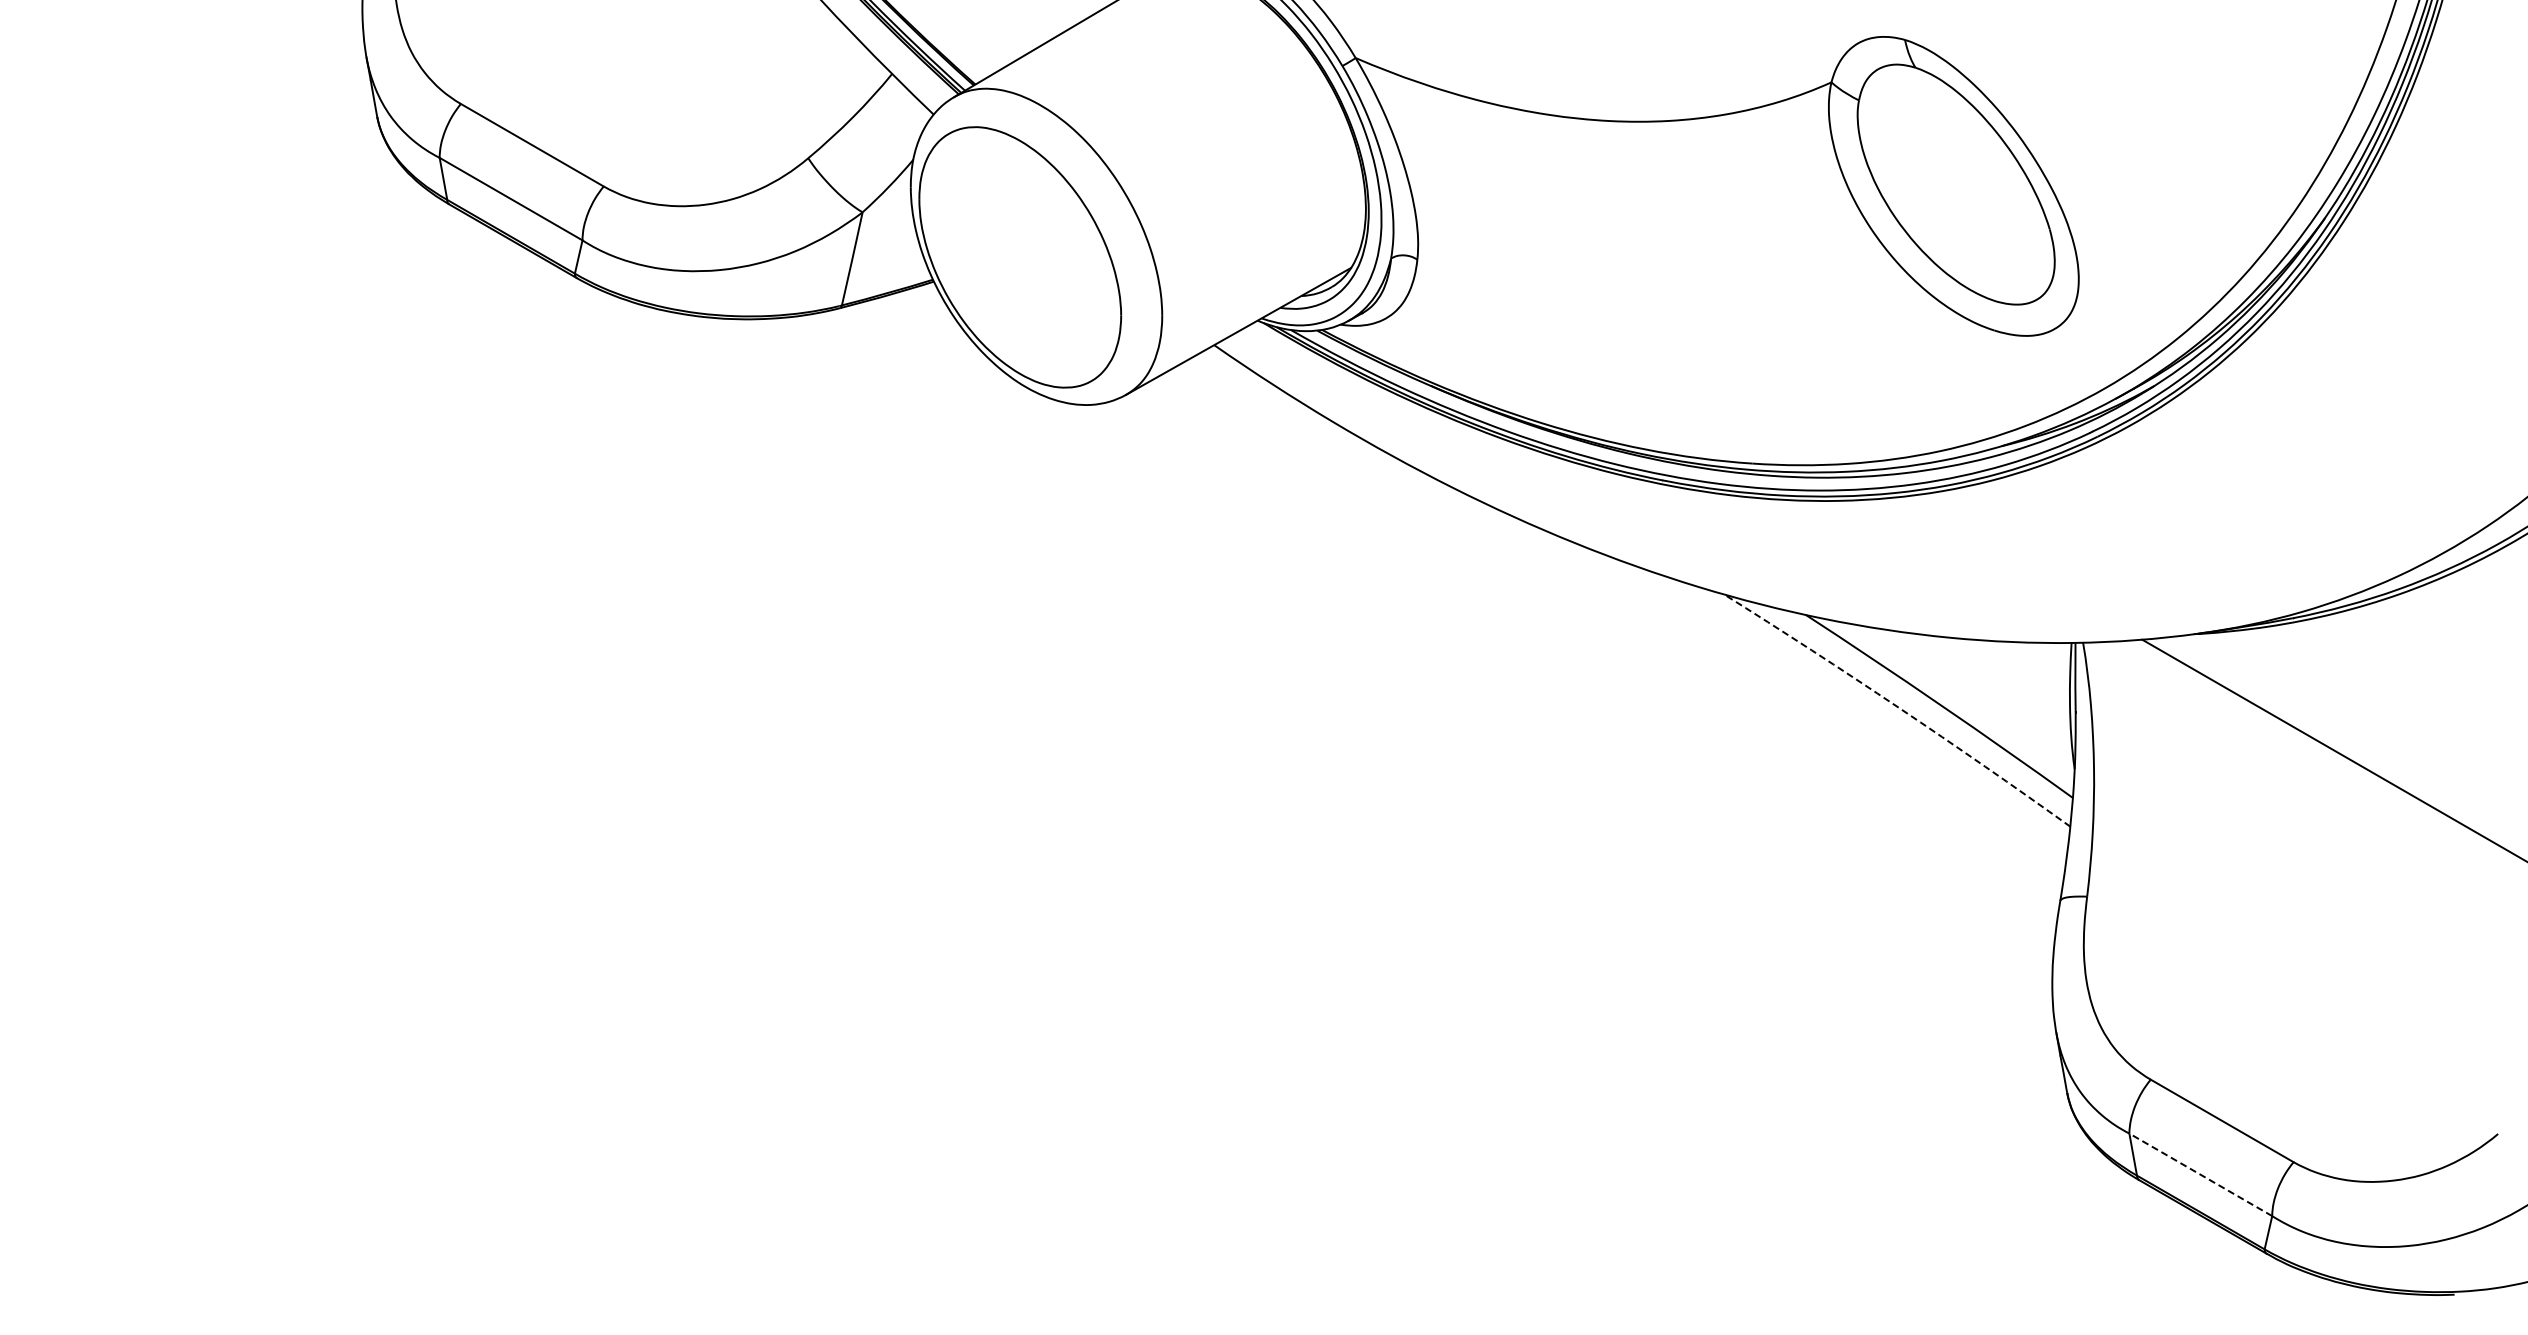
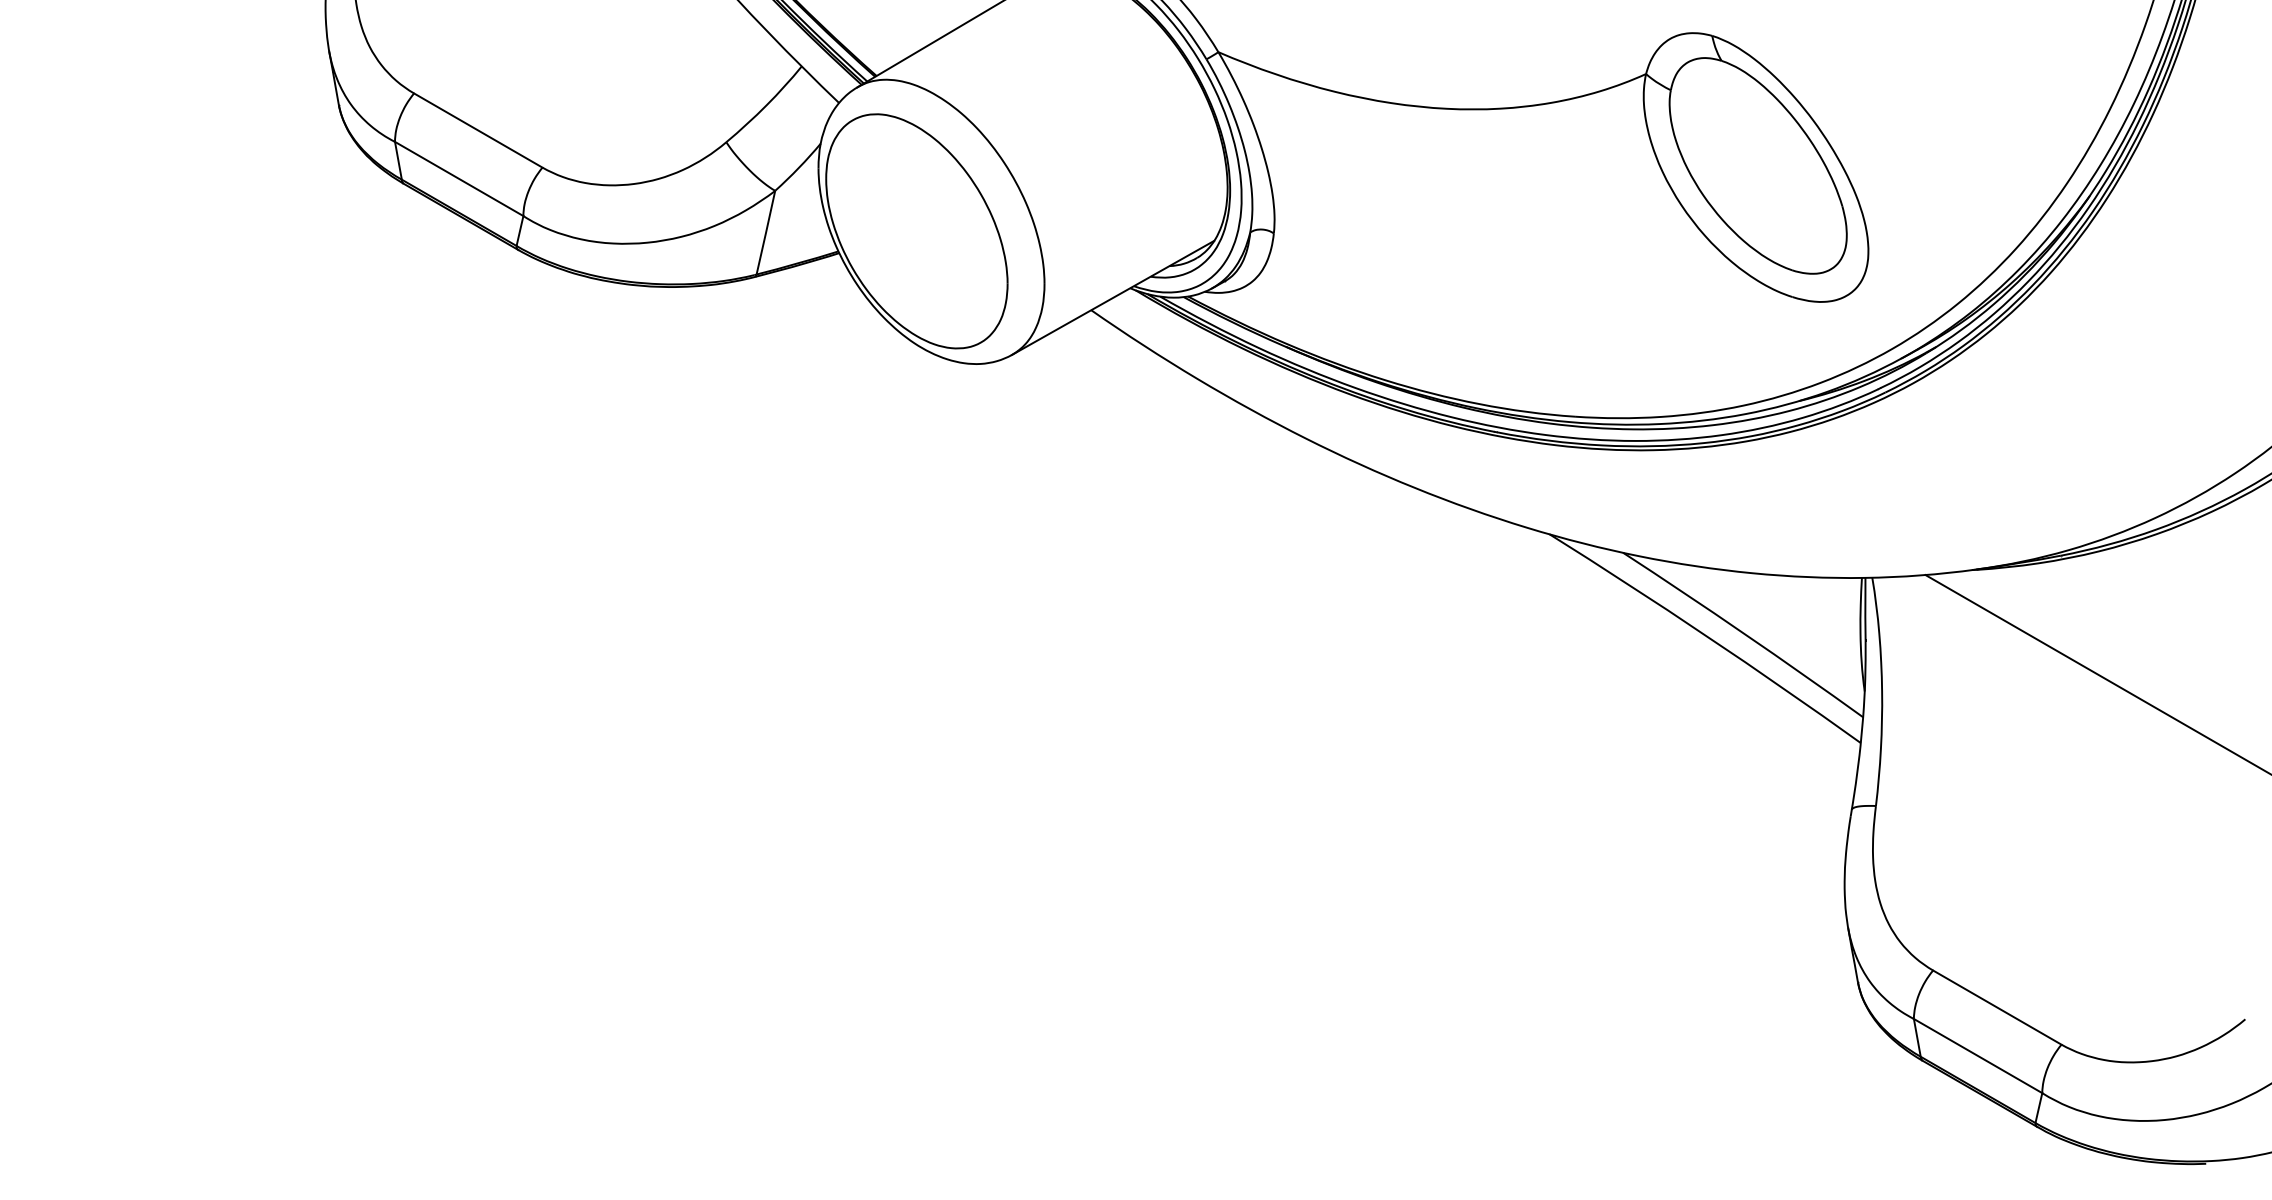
arc: (1898, 707) -> (1706, 635), dashed -> solid
line: (2200, 1174) -> (1977, 1055), dashed -> solid

